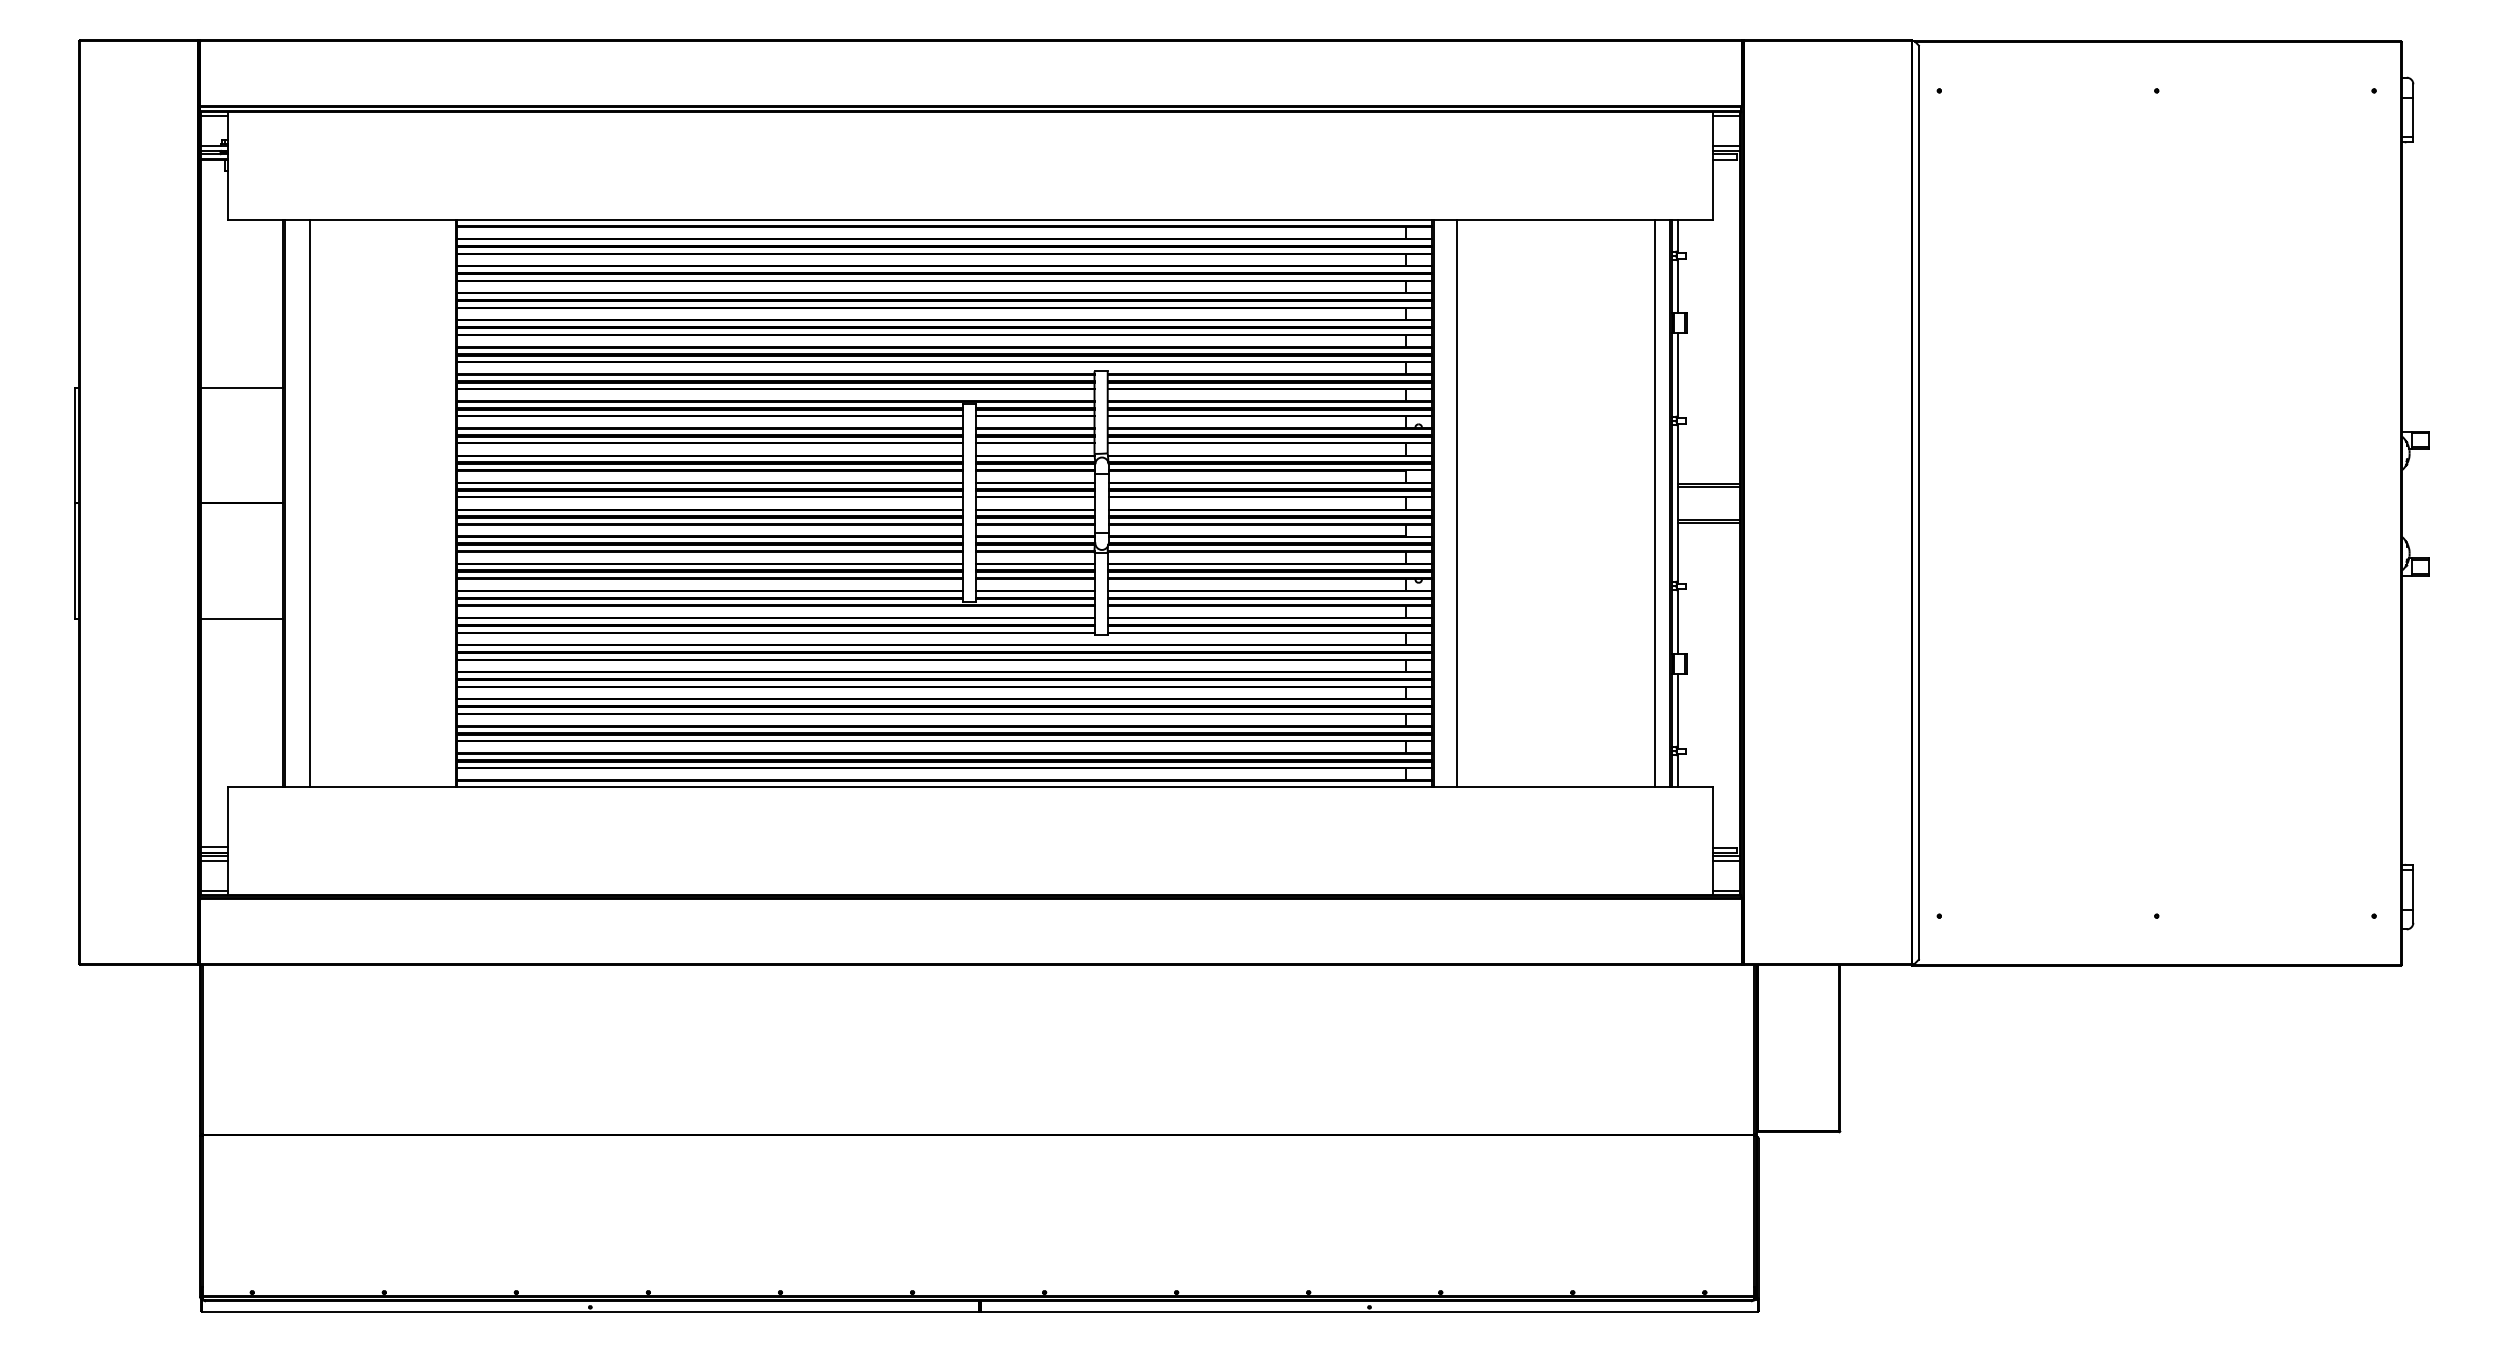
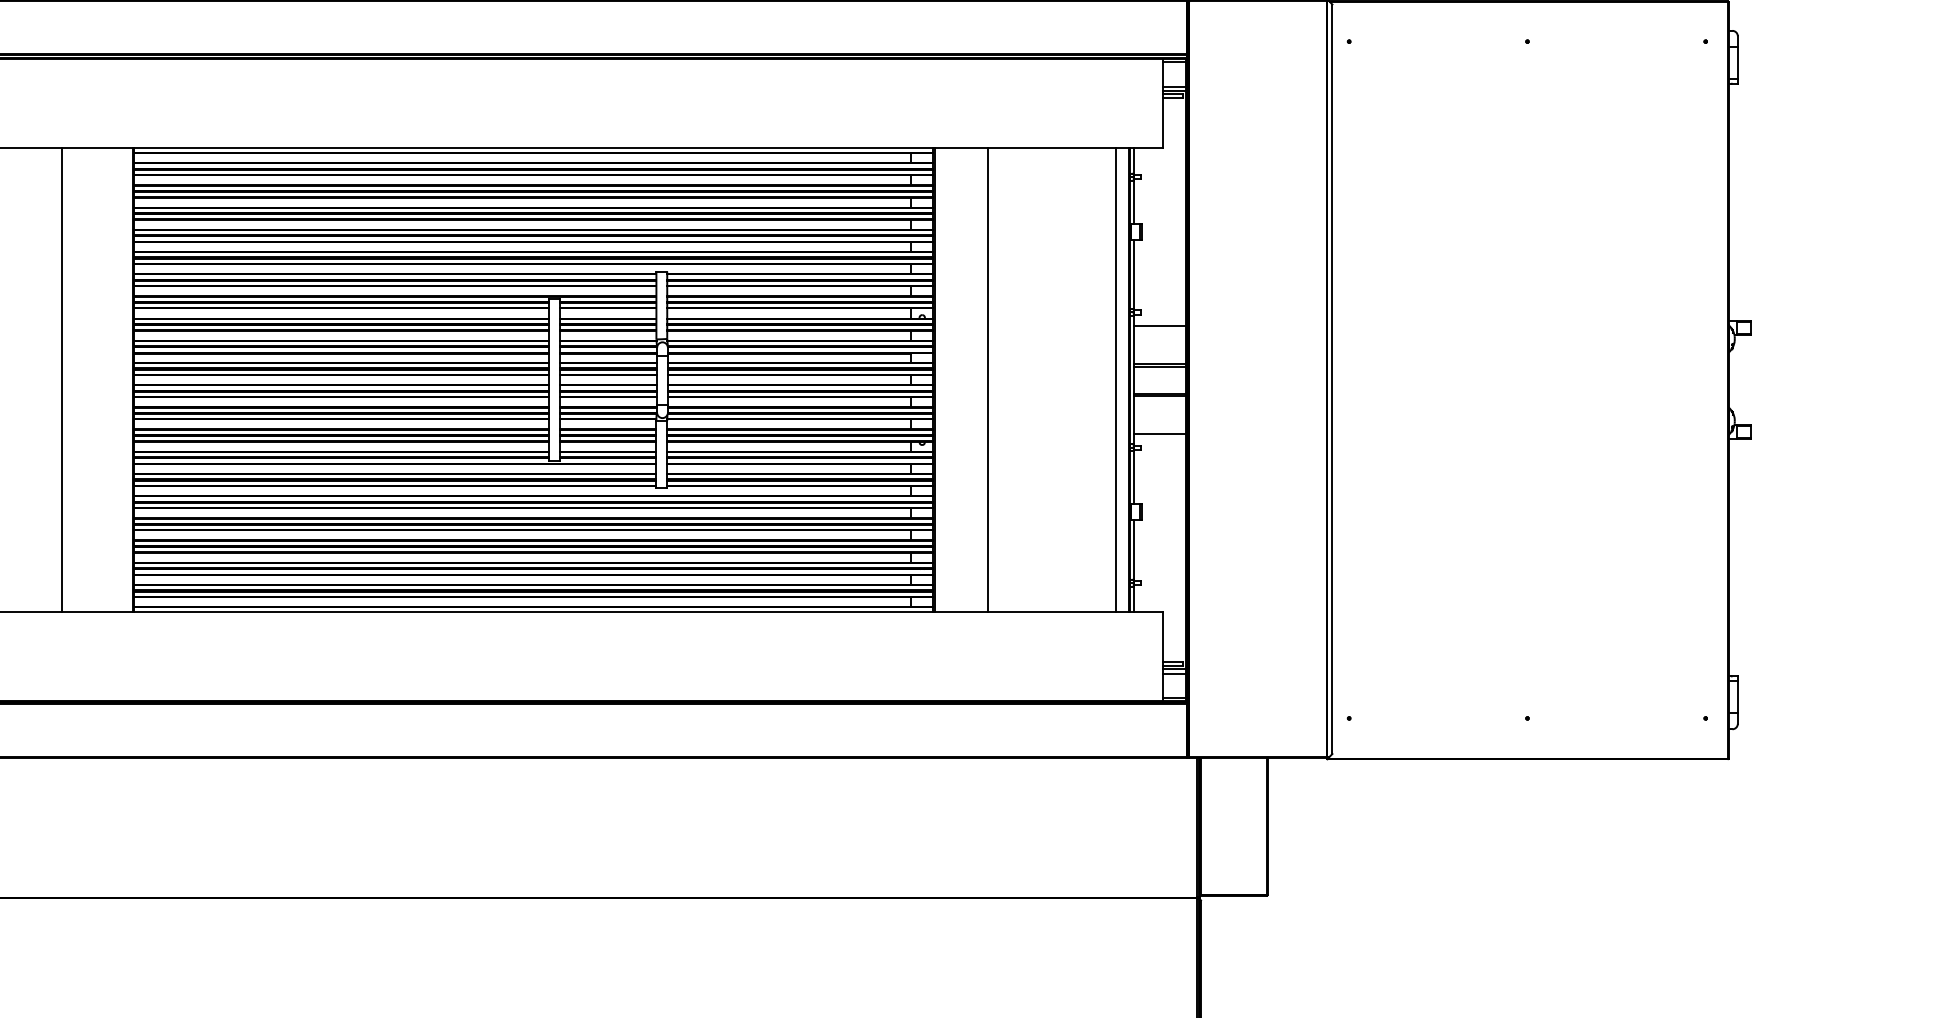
line: (1708, 437) -> (1159, 325), added
line: (310, 503) -> (62, 380), moved
line: (1457, 503) -> (988, 380), moved
line: (1708, 569) -> (1159, 434), added

